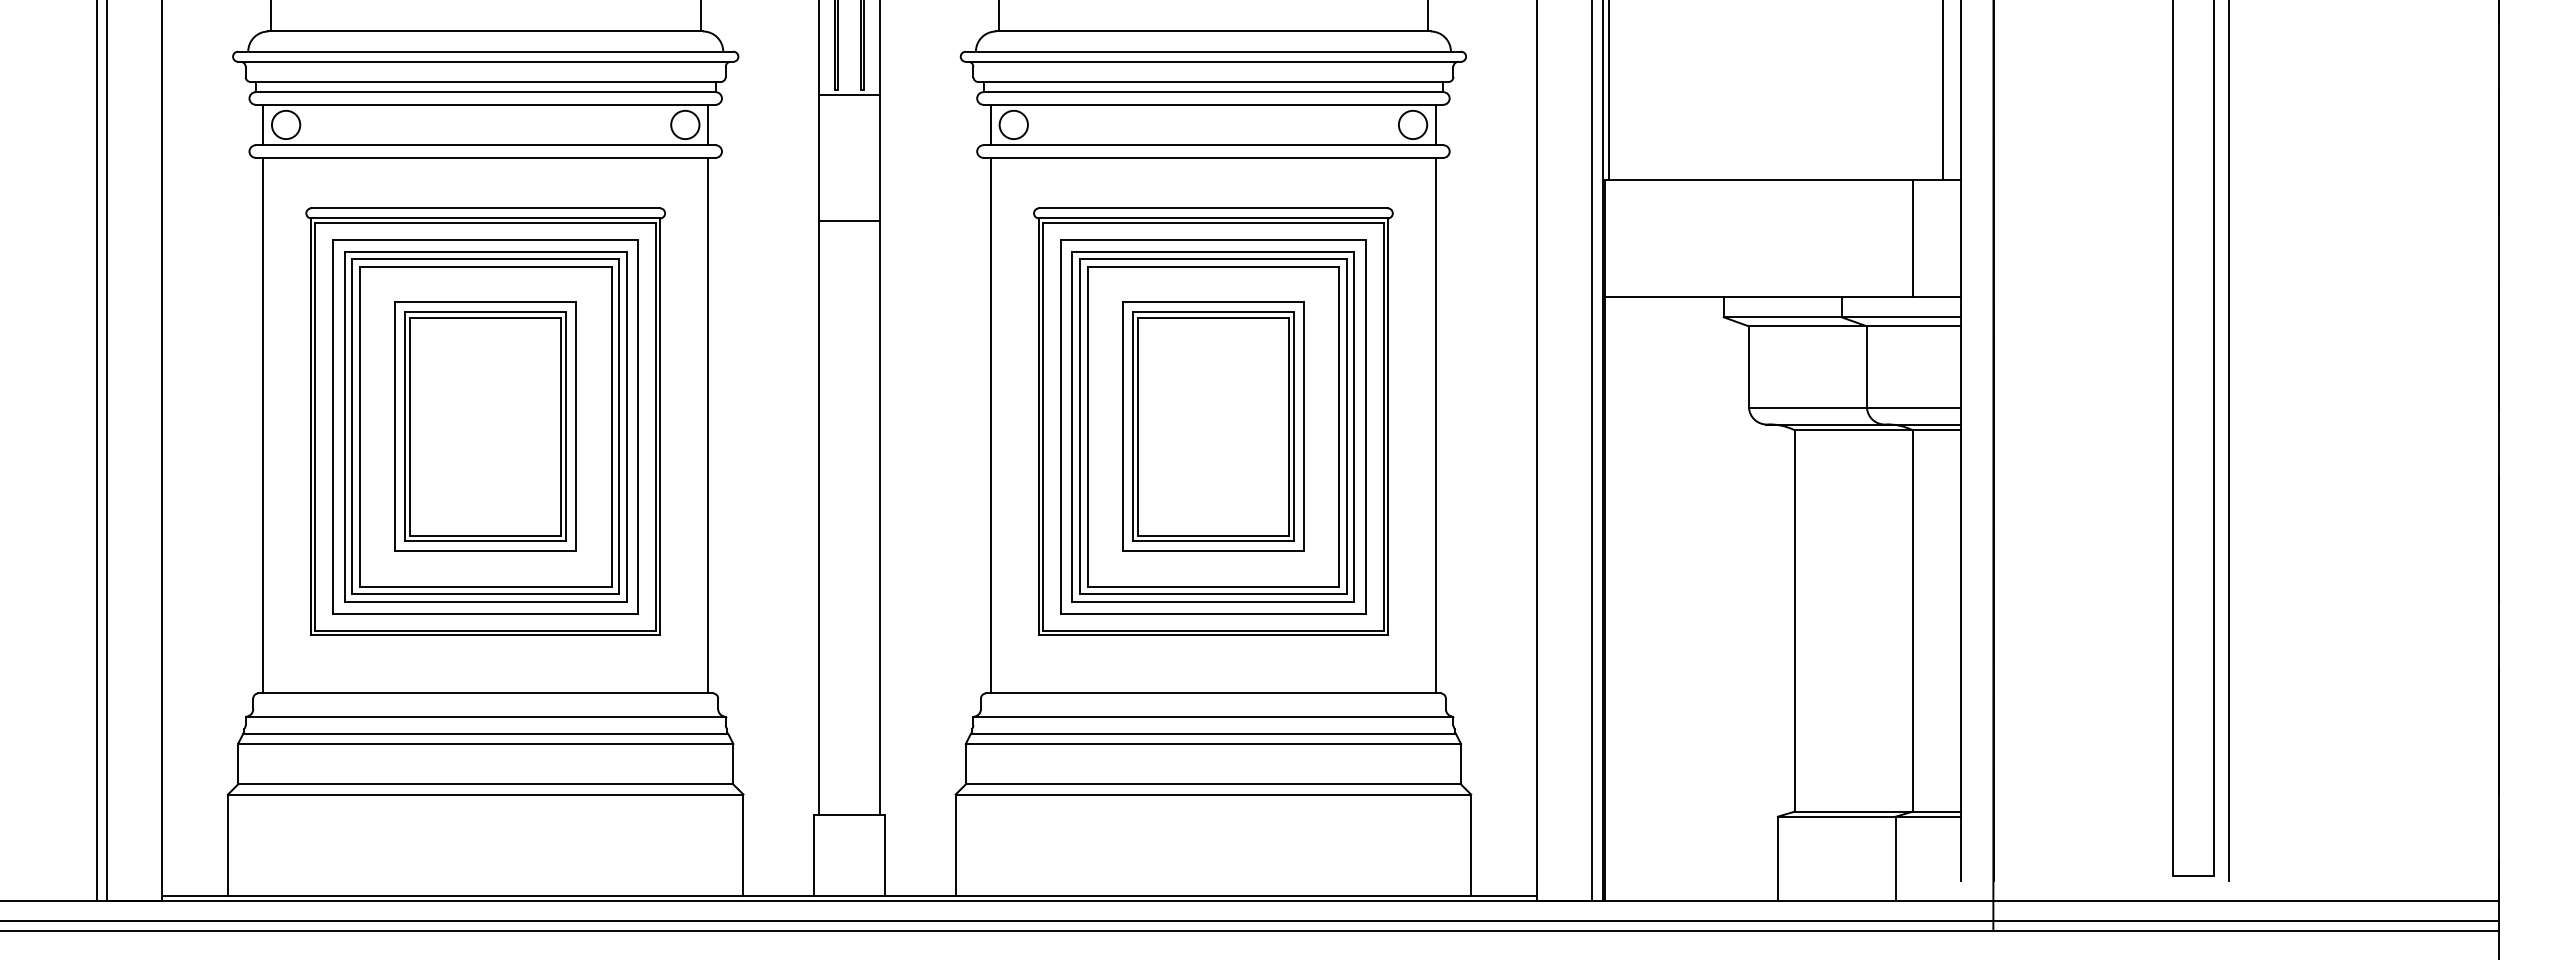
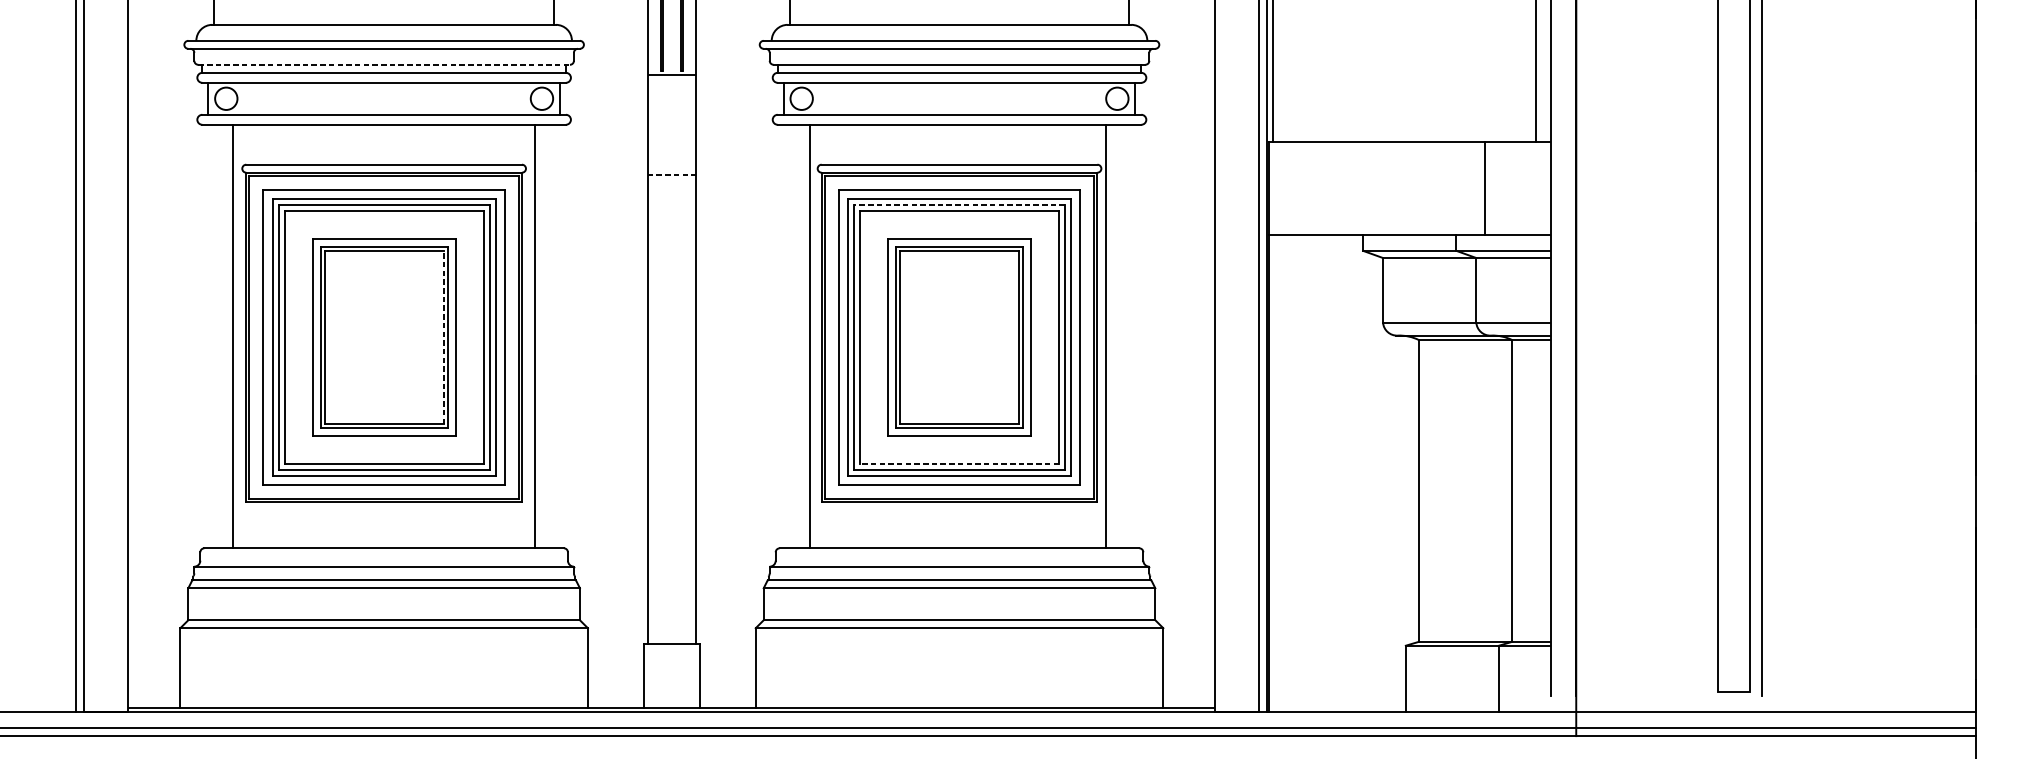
line: (485, 82) -> (383, 65), solid -> dashed
line: (850, 220) -> (672, 174), solid -> dashed
line: (1912, 238) -> (1484, 188), moved
line: (1212, 259) -> (958, 205), solid -> dashed
line: (263, 425) -> (232, 336), moved
line: (708, 425) -> (535, 336), moved
line: (991, 425) -> (810, 336), moved
line: (1435, 425) -> (1105, 336), moved
line: (561, 426) -> (444, 337), solid -> dashed
line: (1213, 586) -> (959, 463), solid -> dashed

